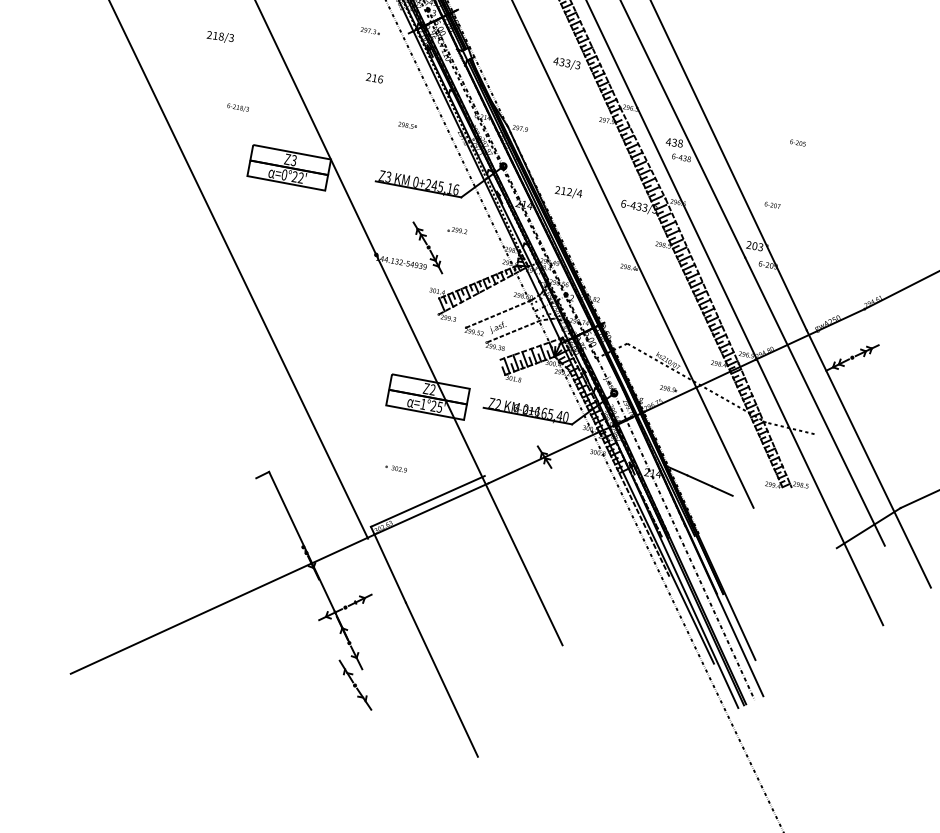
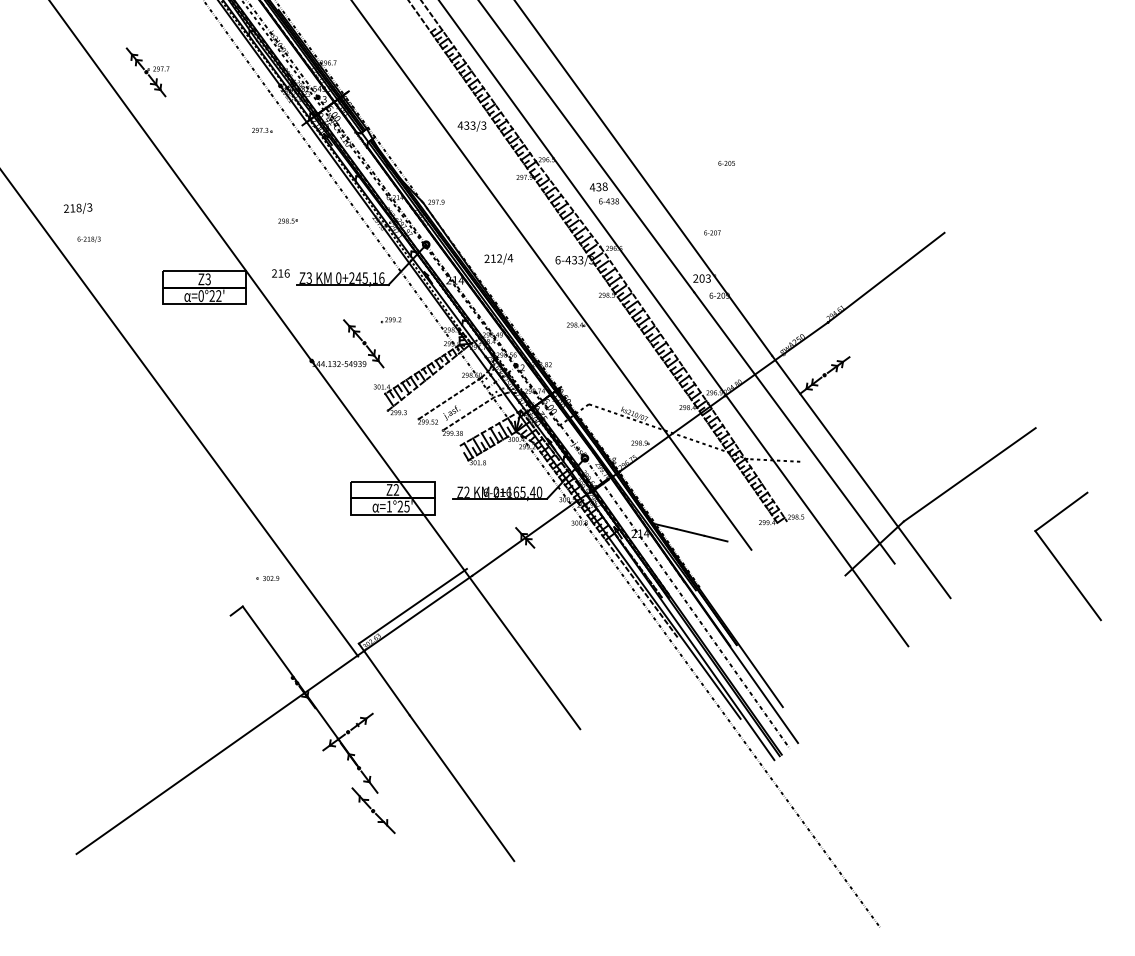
text: (219, 36) -> (77, 208), moved
text: (374, 78) -> (280, 273), moved
text: (237, 107) -> (88, 239), moved
part: (407, 124) -> (287, 220), moved
part: (396, 467) -> (267, 577), moved

